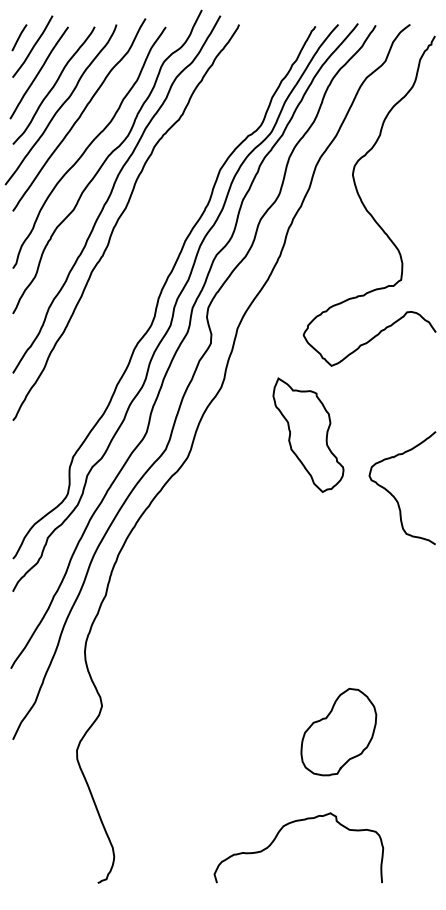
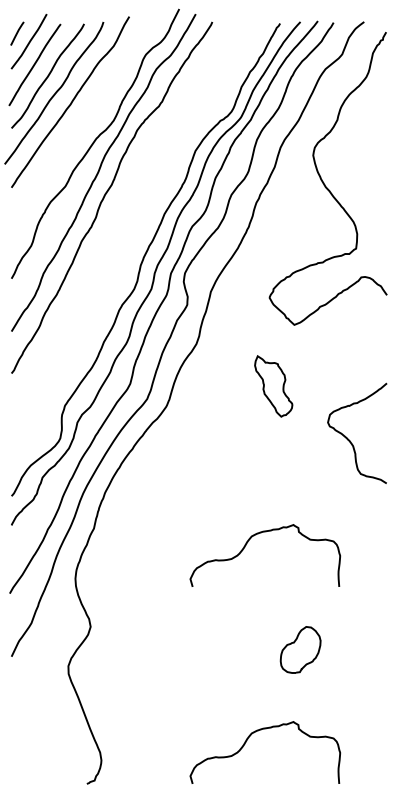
curve: (89, 146) -> (79, 130), removed
part: (308, 435) -> (273, 386), size x0.6
curve: (279, 611) -> (248, 542), added
part: (338, 731) -> (300, 649), size x0.6

